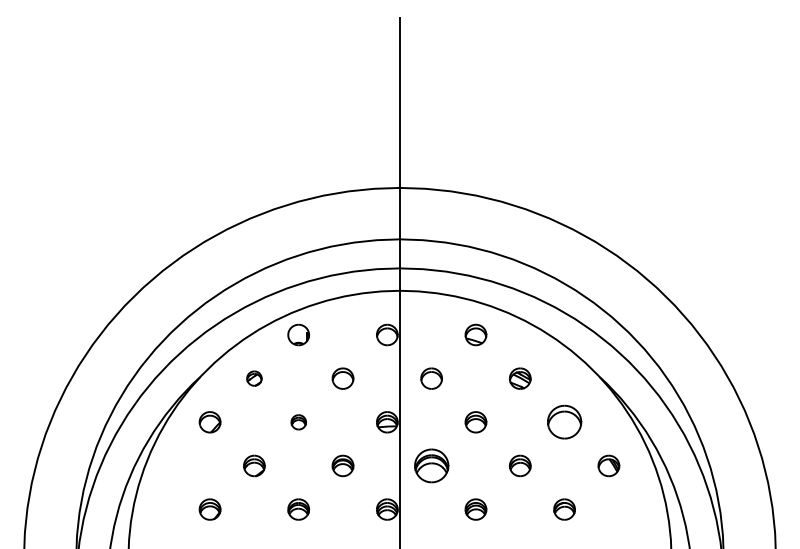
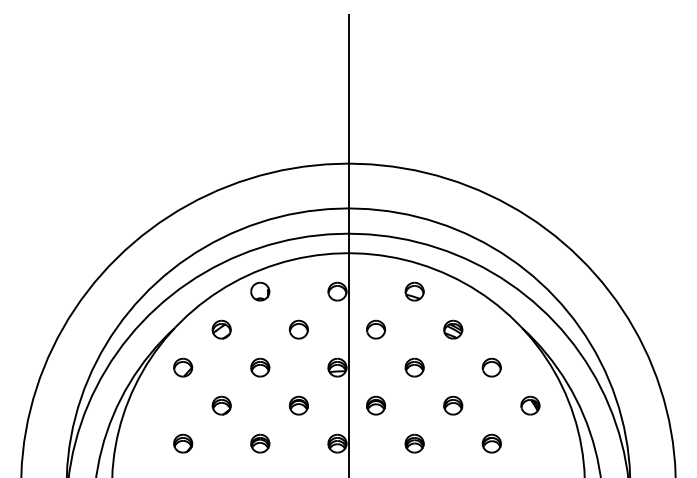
part: (254, 378) -> (221, 329), size x1.43
part: (298, 422) -> (260, 367), size x1.43
part: (564, 422) -> (491, 367), size x0.62
part: (431, 465) -> (375, 405), size x0.62

